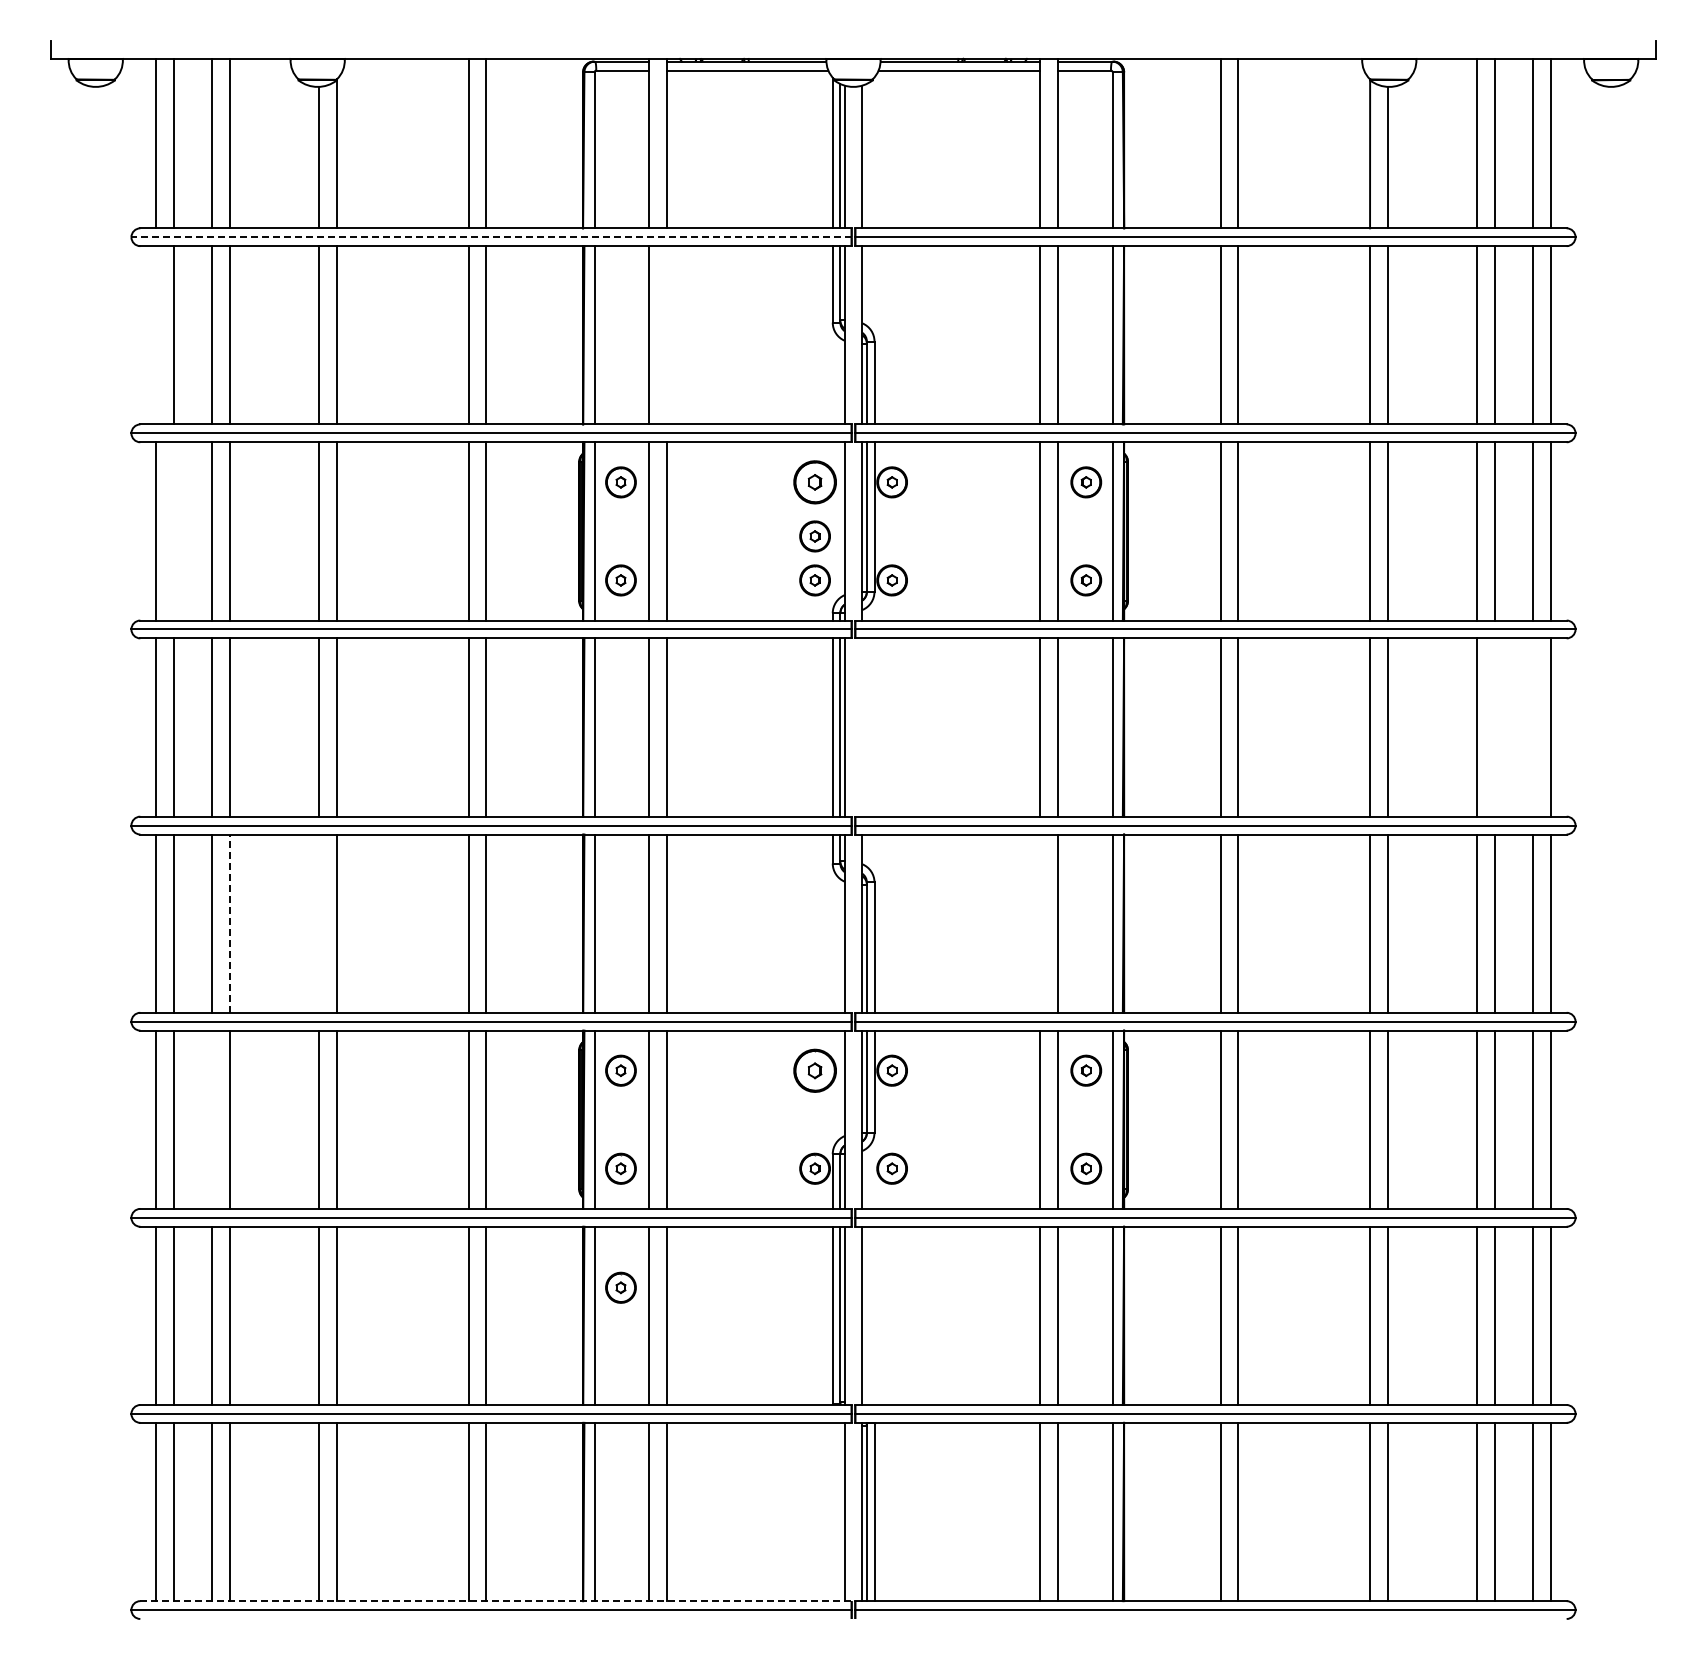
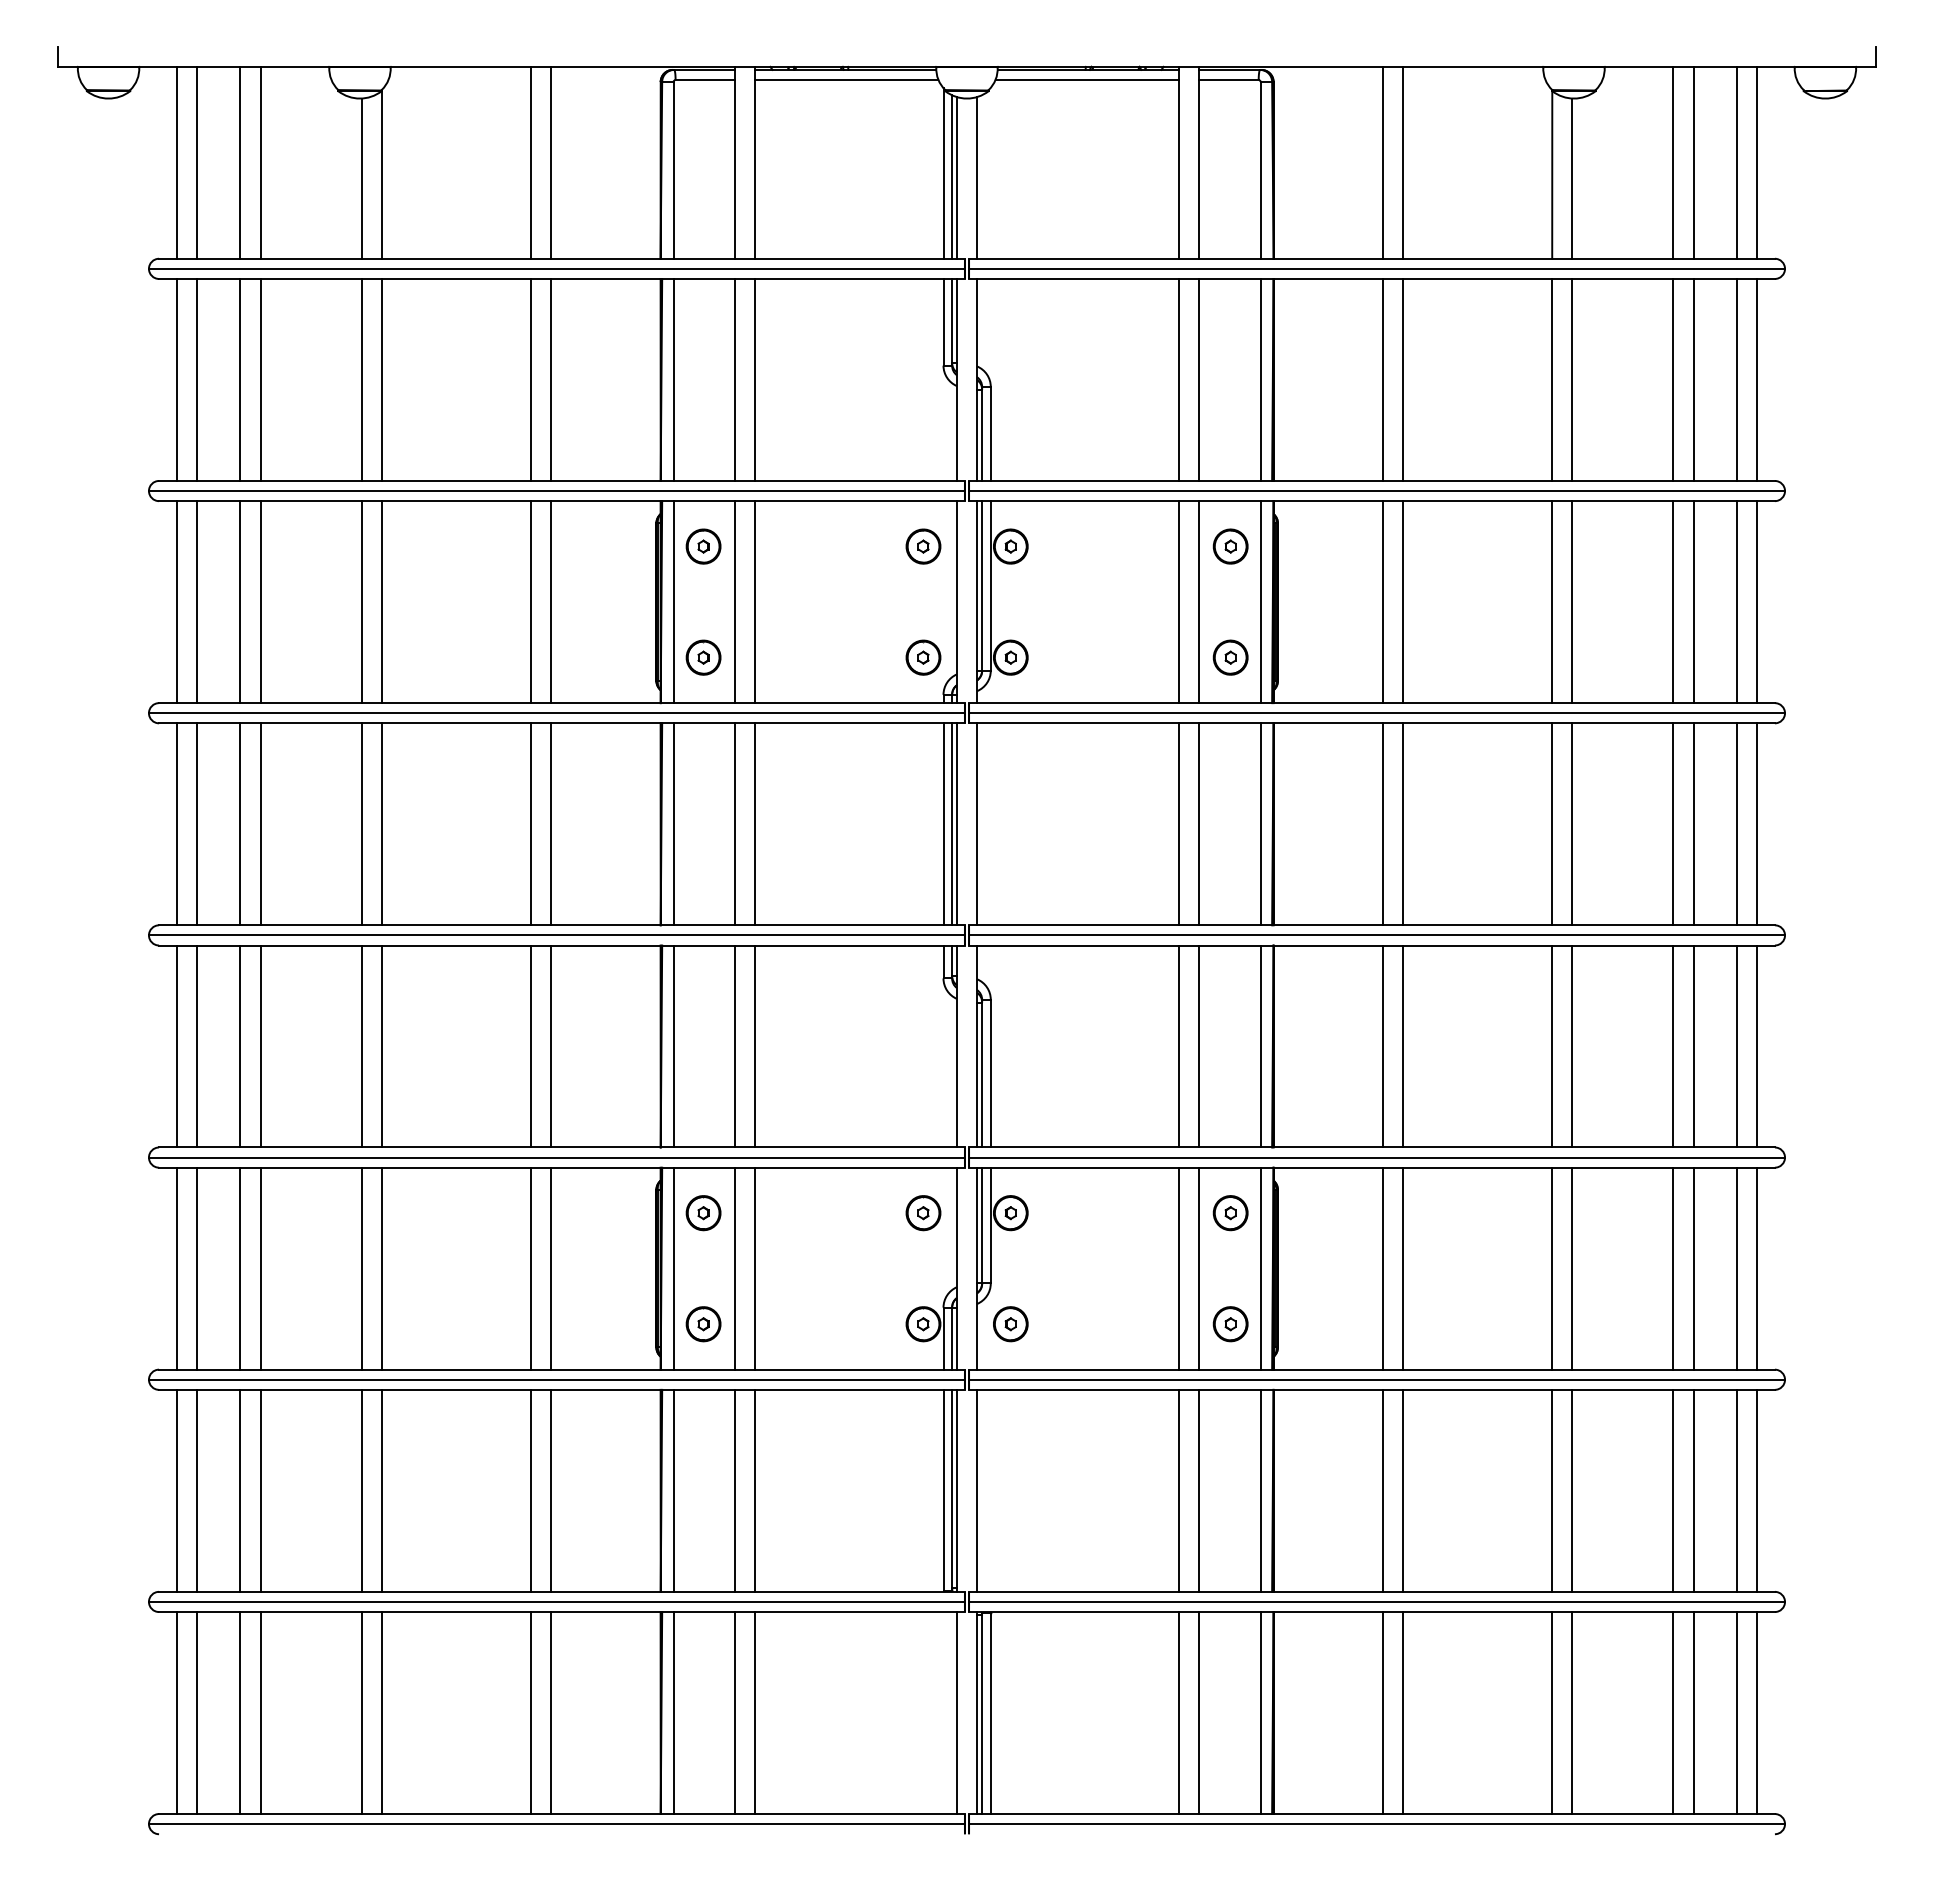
line: (491, 237) -> (556, 269), dashed -> solid
line: (156, 335) -> (177, 380), added
line: (666, 335) -> (755, 380), added
part: (814, 482) -> (922, 546), size x0.71
line: (174, 531) -> (197, 602), added
part: (814, 536) -> (922, 607), removed
line: (862, 727) -> (977, 824), added
line: (1494, 727) -> (1693, 824), added
line: (1532, 727) -> (1736, 824), added
line: (229, 923) -> (260, 1046), dashed -> solid
line: (319, 923) -> (362, 1046), added
line: (1040, 923) -> (1178, 1046), added
part: (814, 1070) -> (922, 1212), size x0.71
line: (212, 1119) -> (240, 1268), added
part: (620, 1287) -> (703, 1458), removed
line: (496, 1601) -> (562, 1814), dashed -> solid

